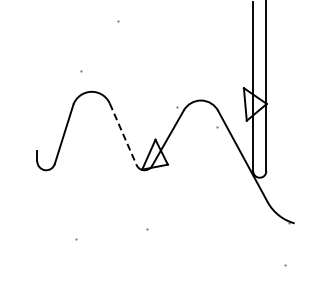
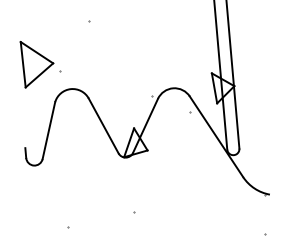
part: (58, 60) -> (37, 62), added
line: (123, 134) -> (103, 126), dashed -> solid

